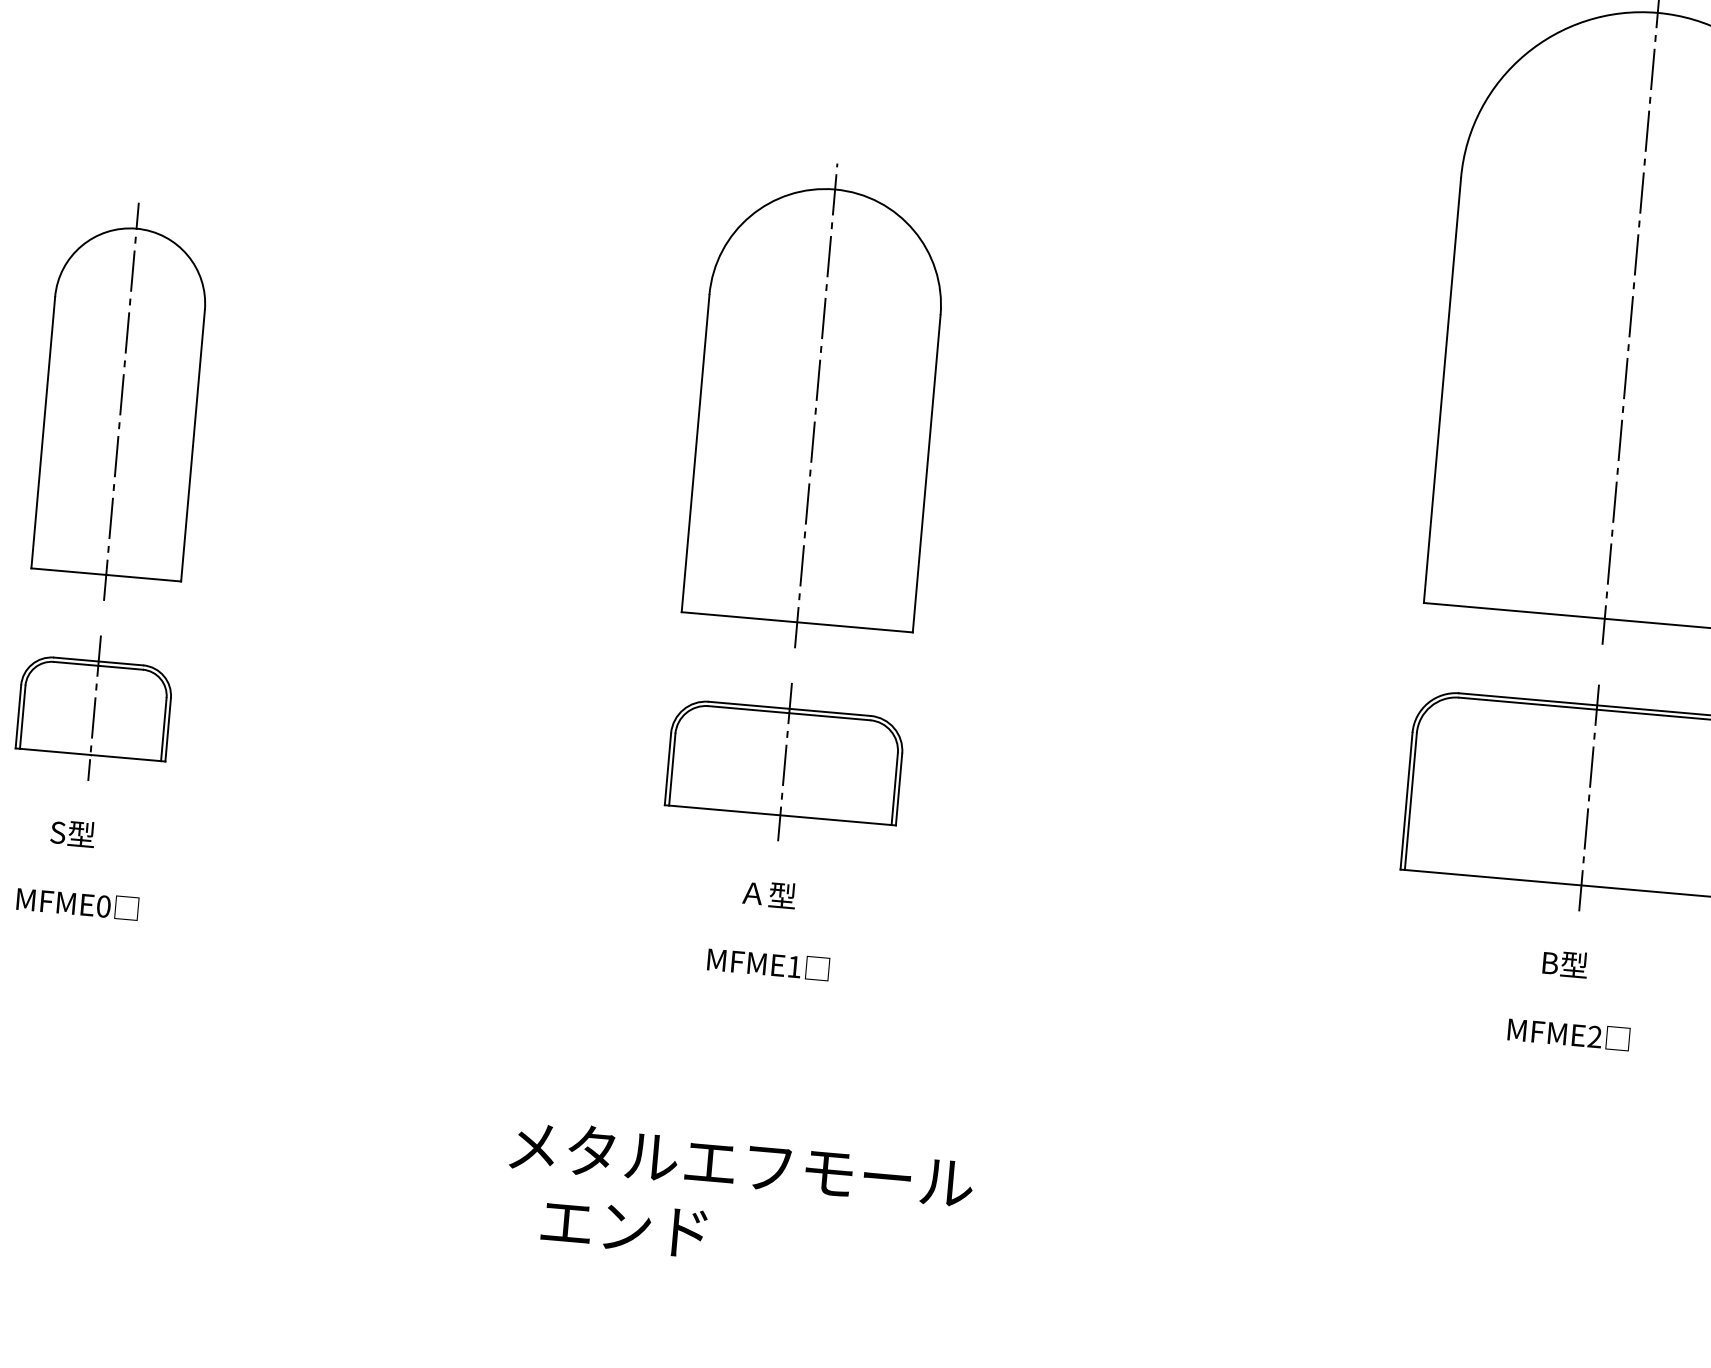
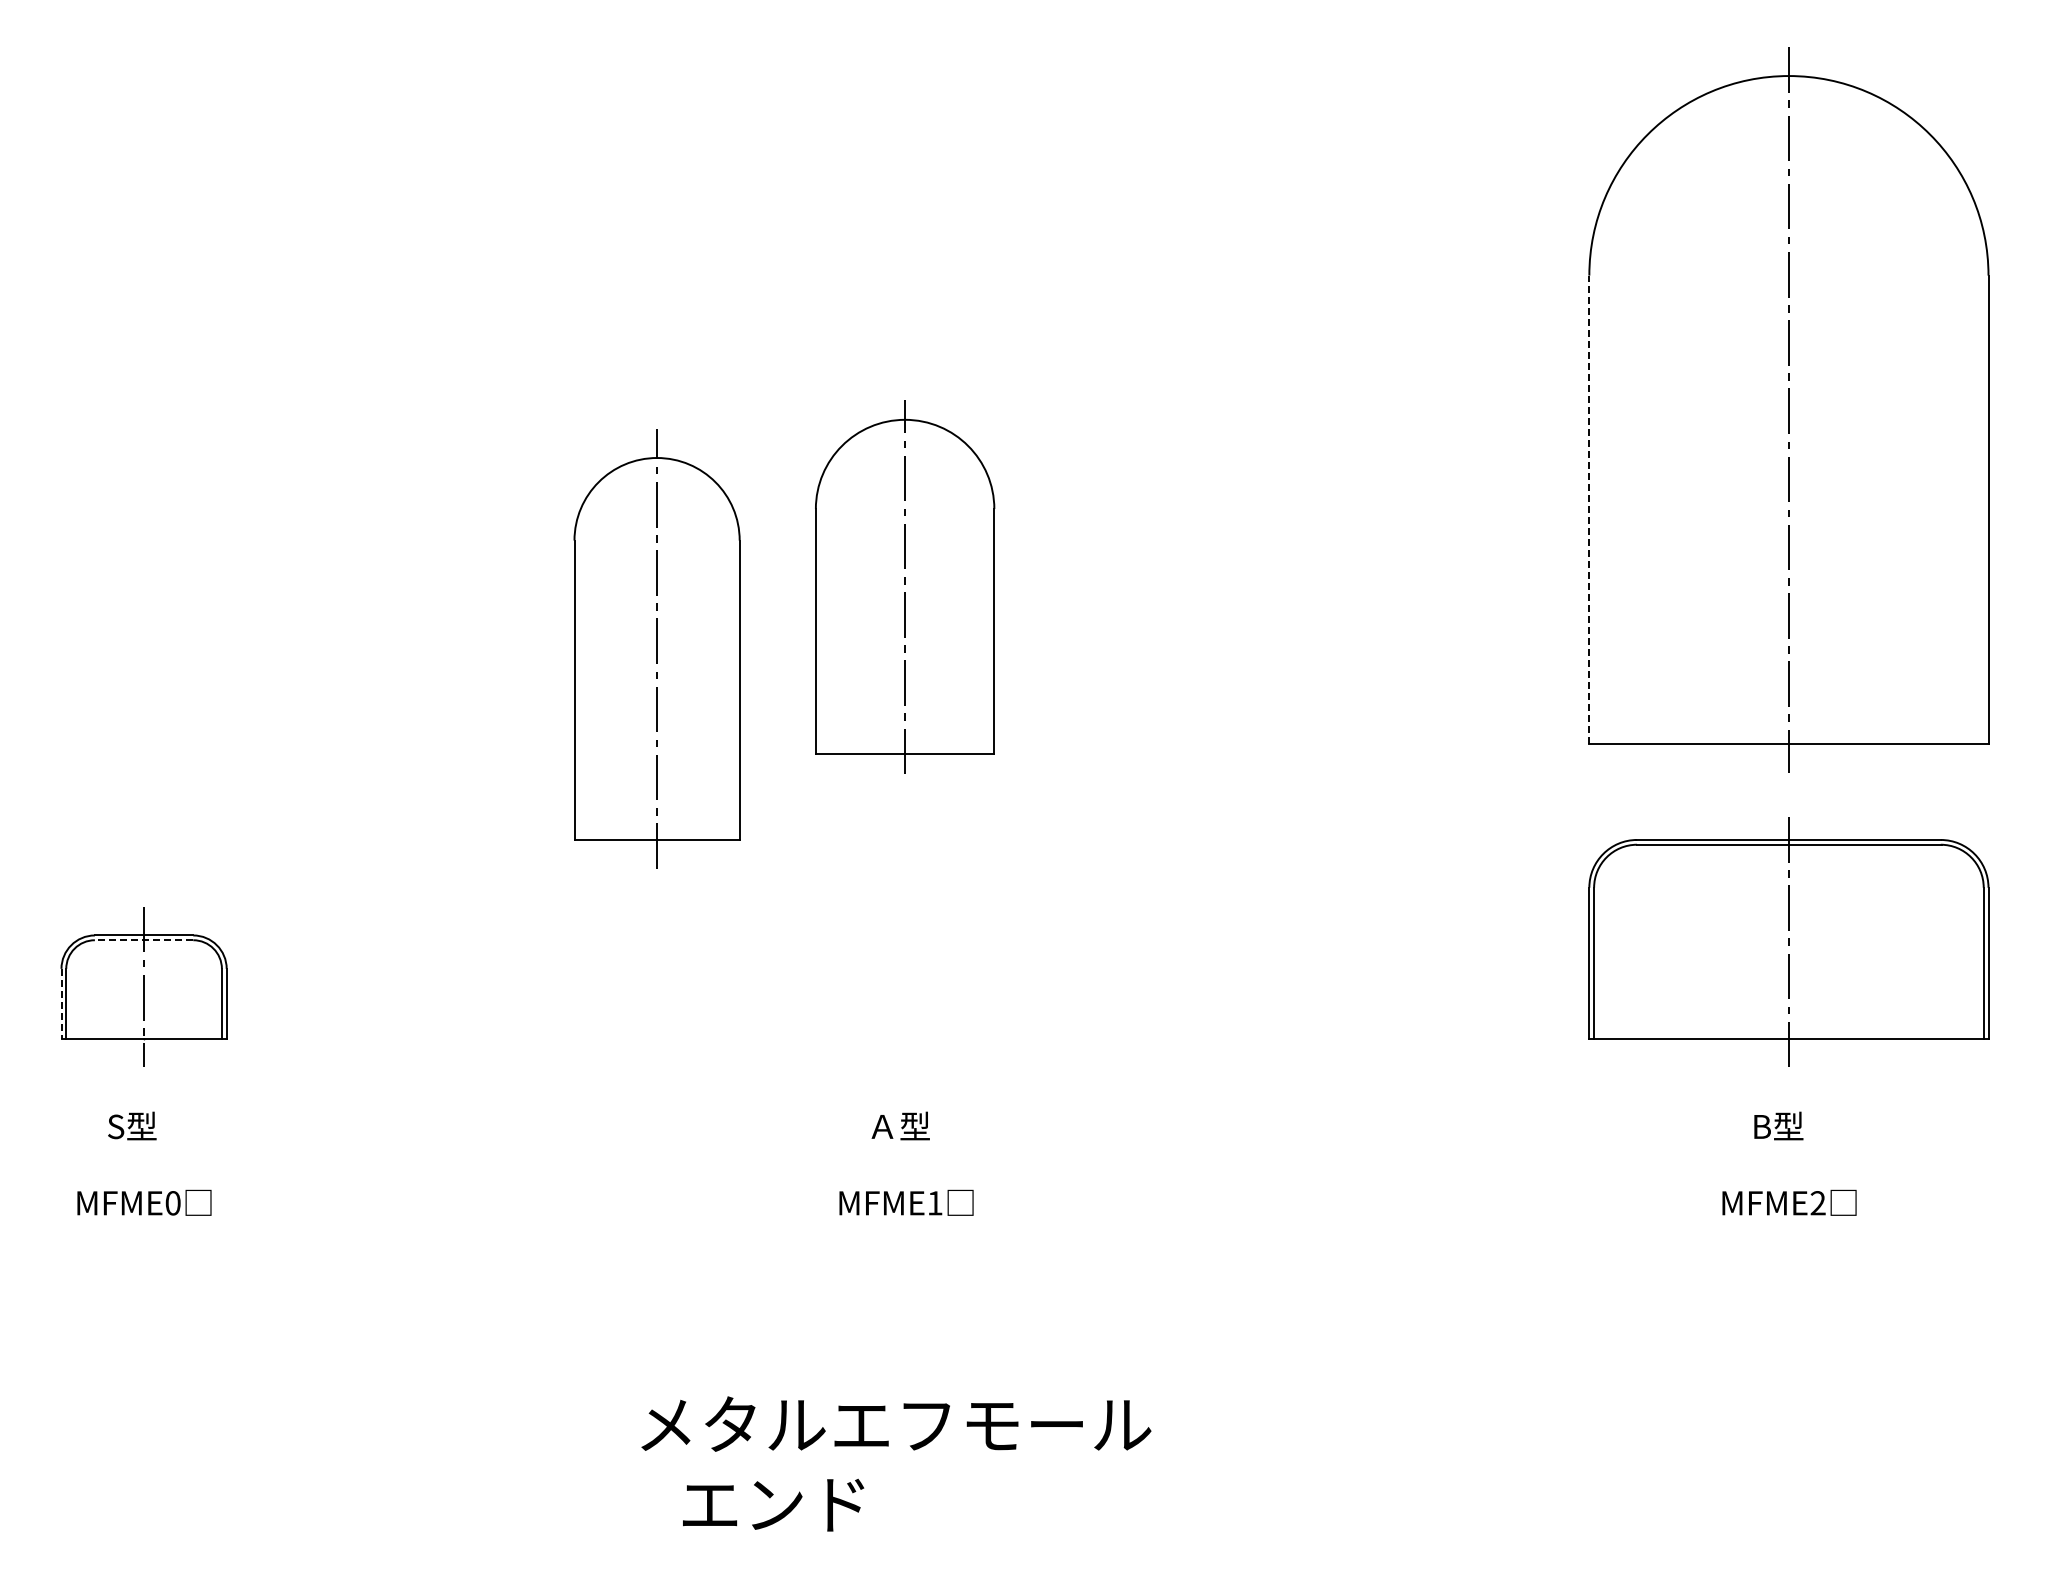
line: (1442, 390) -> (1589, 509), solid -> dashed
part: (120, 401) -> (656, 648), moved
part: (815, 405) -> (904, 586), size x0.7
line: (97, 666) -> (143, 940), solid -> dashed
line: (18, 716) -> (61, 1003), solid -> dashed
part: (784, 761) -> (904, 979), removed

